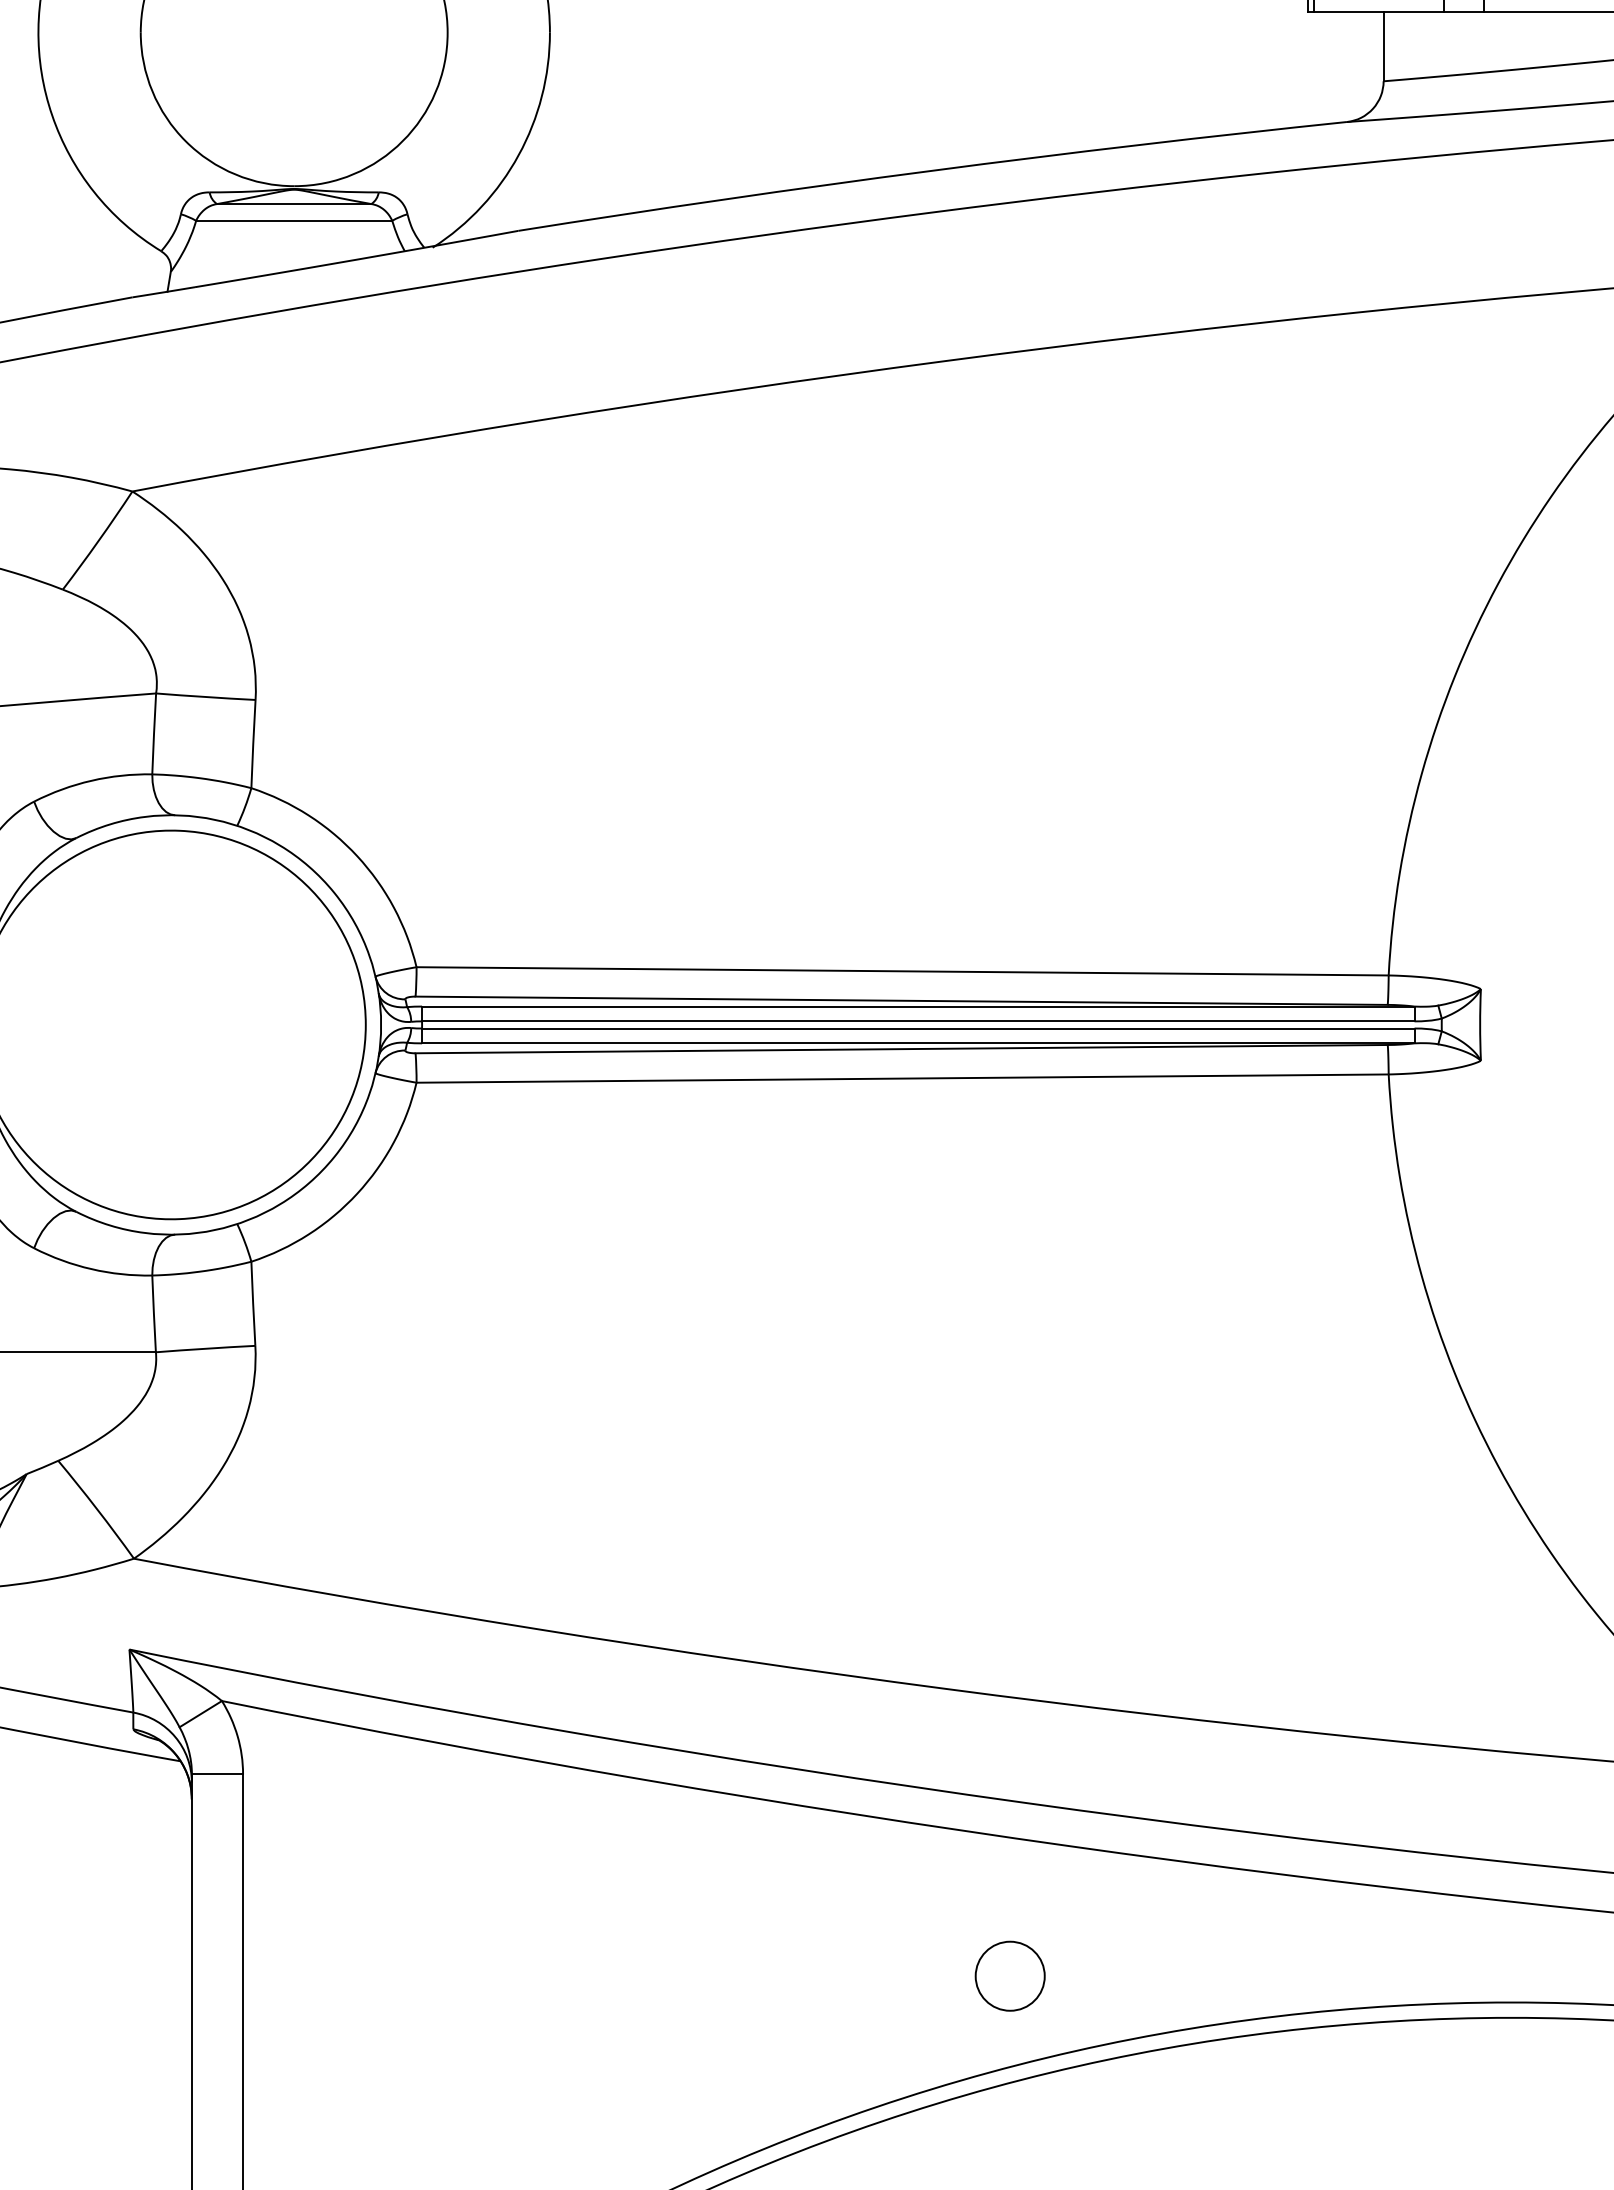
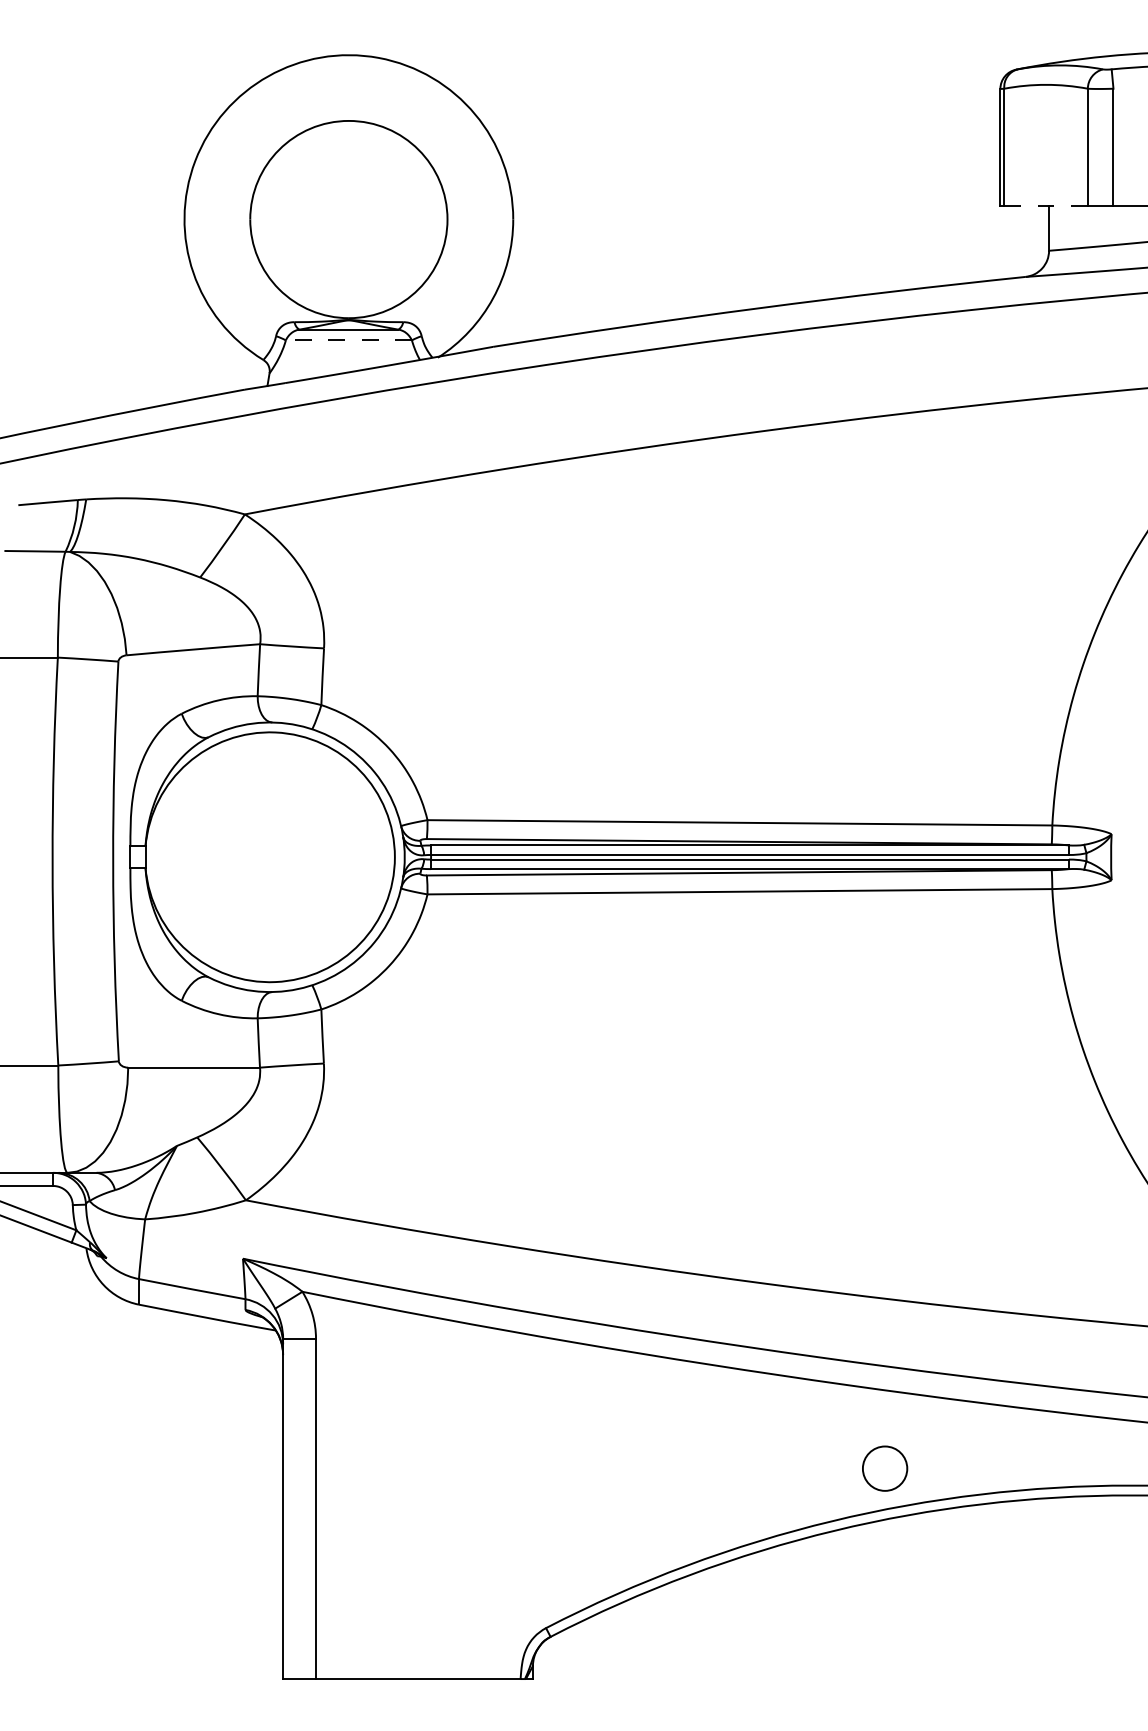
line: (1379, 12) -> (1046, 206), solid -> dashed
line: (293, 220) -> (348, 340), solid -> dashed
circle: (1010, 1975) -> (885, 1468), moved

